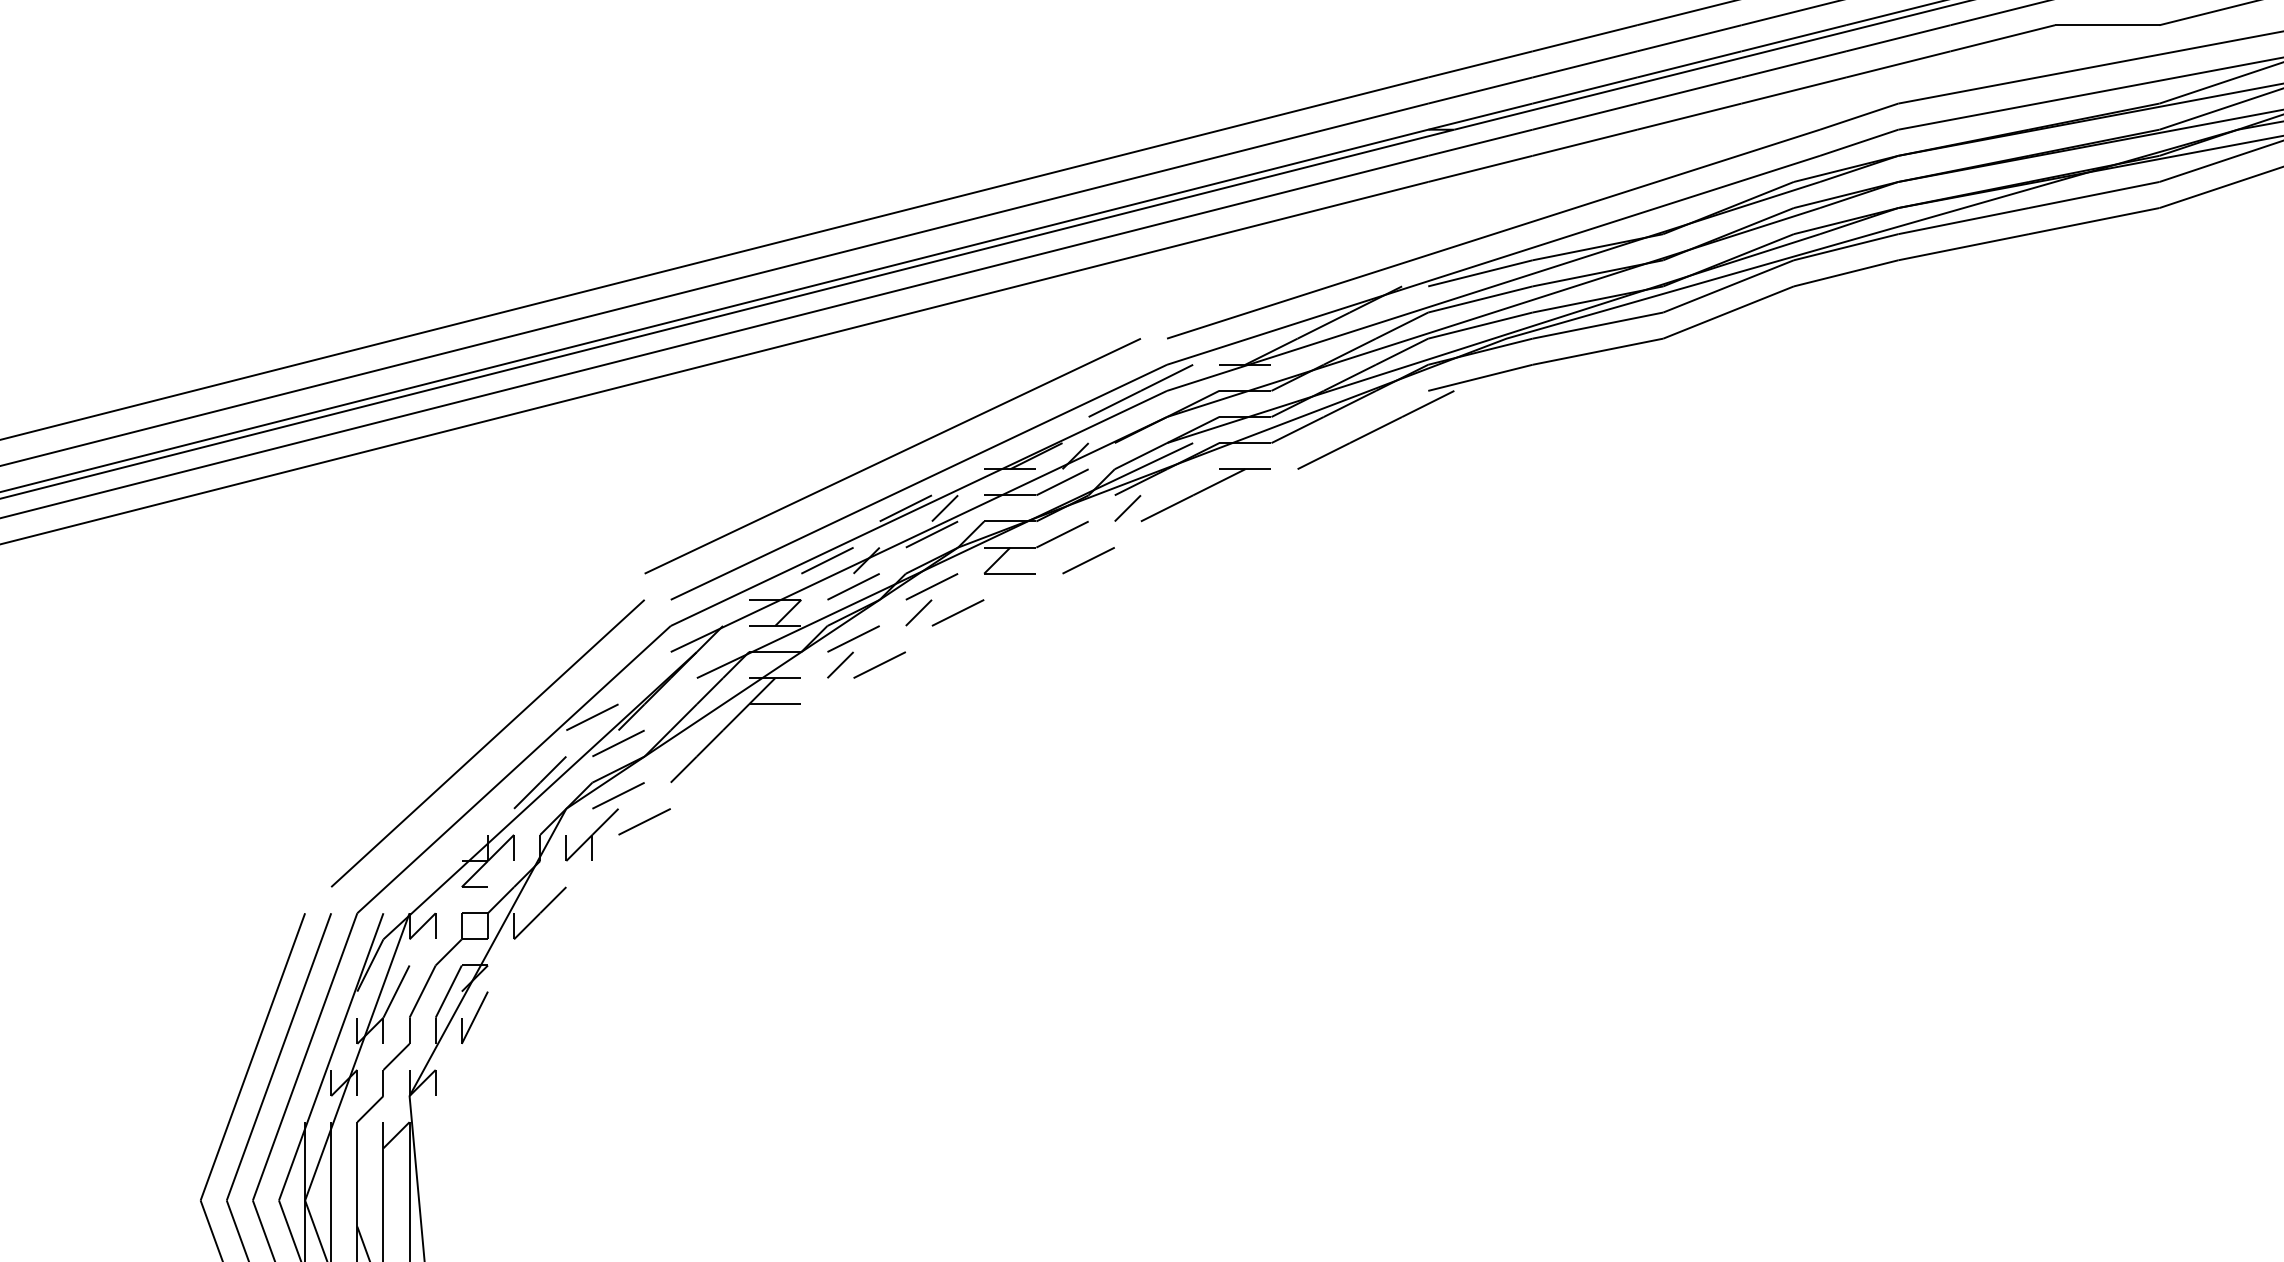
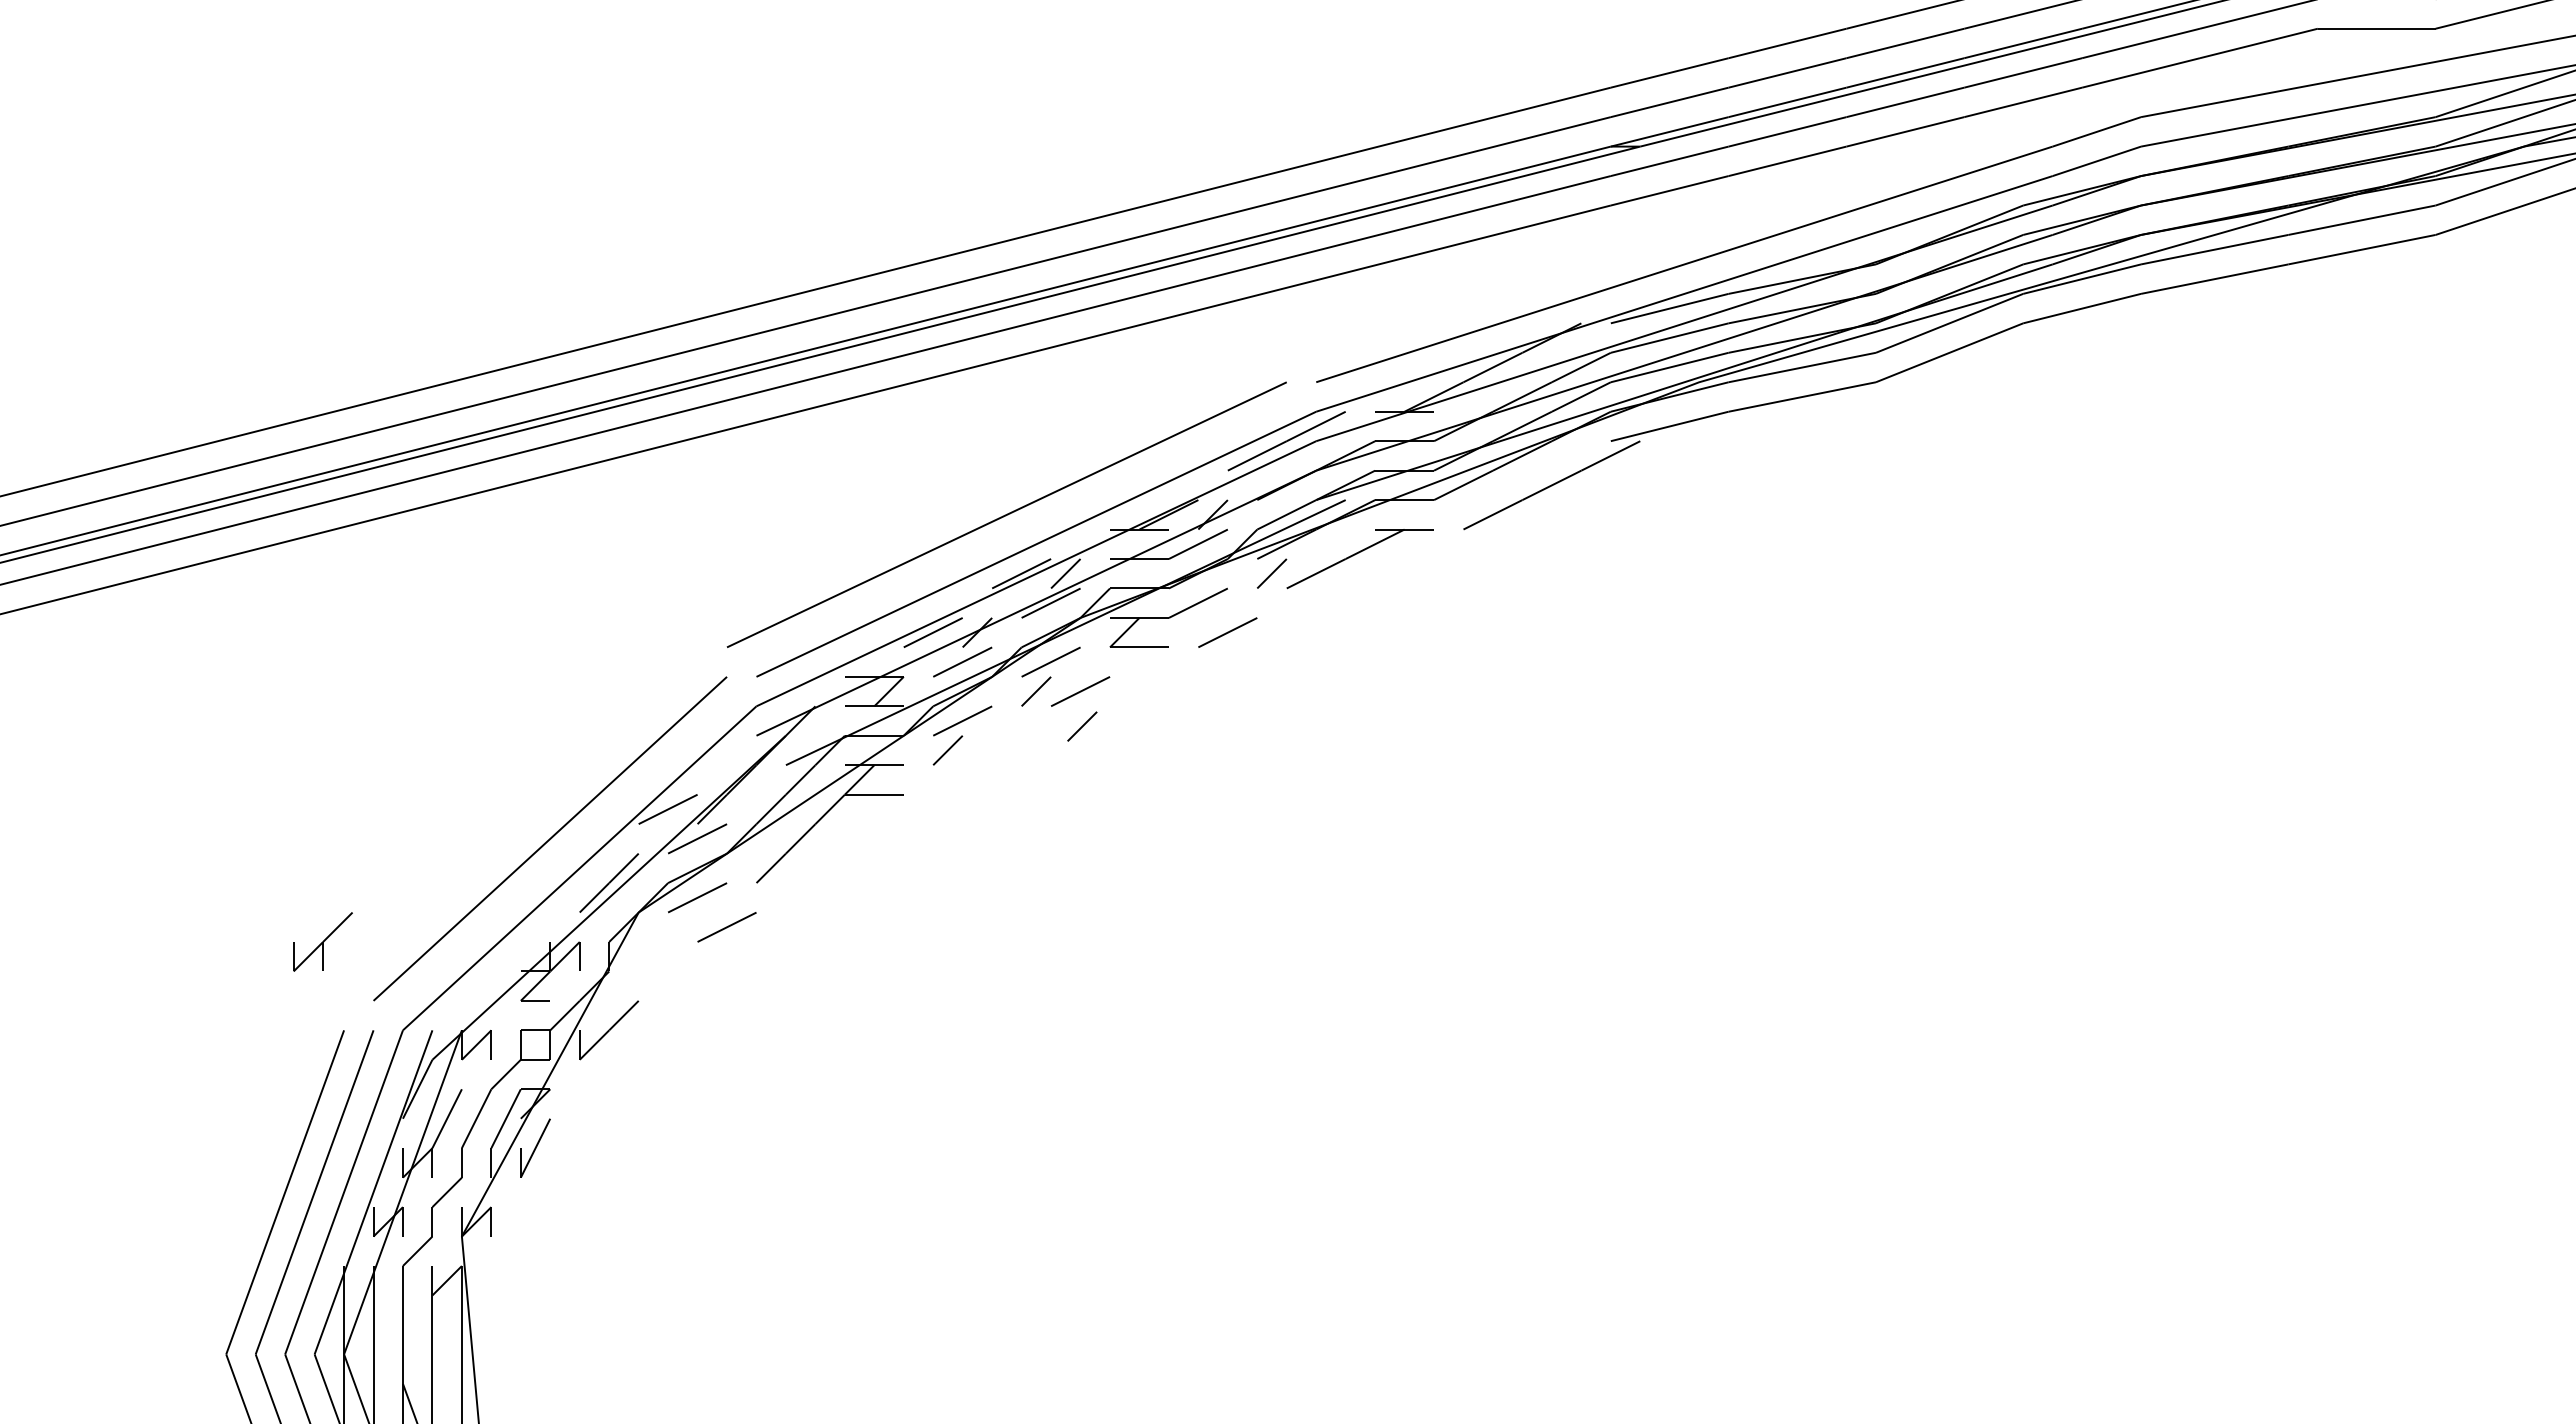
line: (959, 643) -> (1082, 726), added
line: (879, 665) -> (991, 750), removed
part: (591, 834) -> (322, 941), moved

